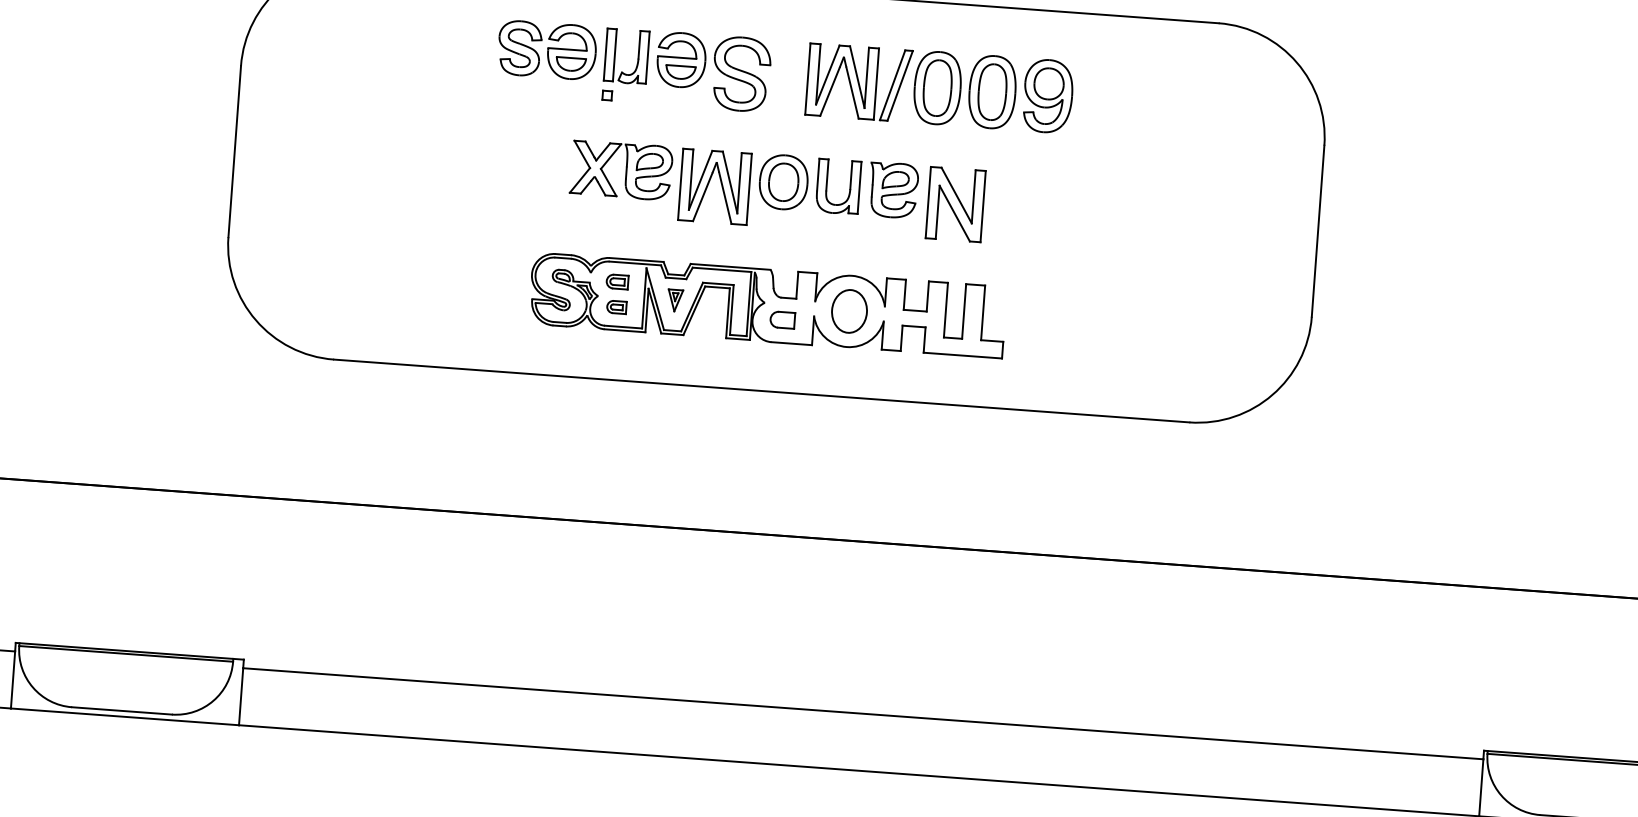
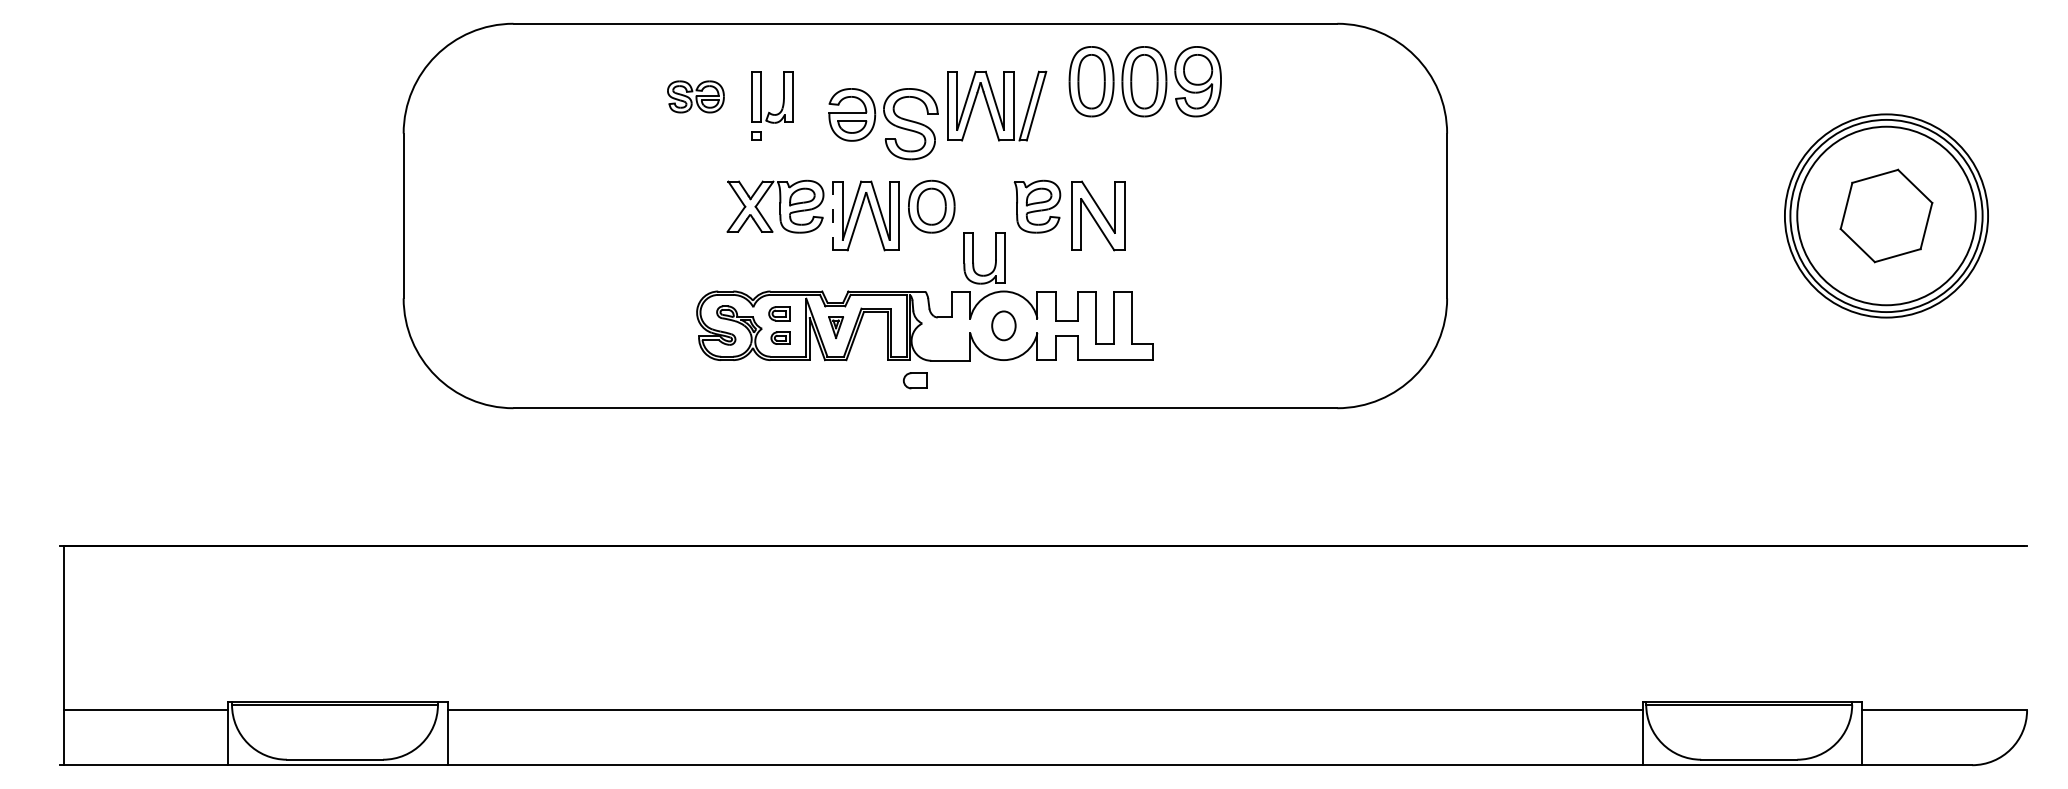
part: (546, 49) -> (695, 96), size x0.6
part: (713, 72) -> (883, 124), moved
part: (992, 91) -> (1144, 81), moved
line: (681, 183) -> (833, 215), solid -> dashed
part: (826, 186) -> (973, 258), moved
part: (849, 311) -> (1003, 325), size x0.7
part: (782, 319) -> (915, 380), moved

